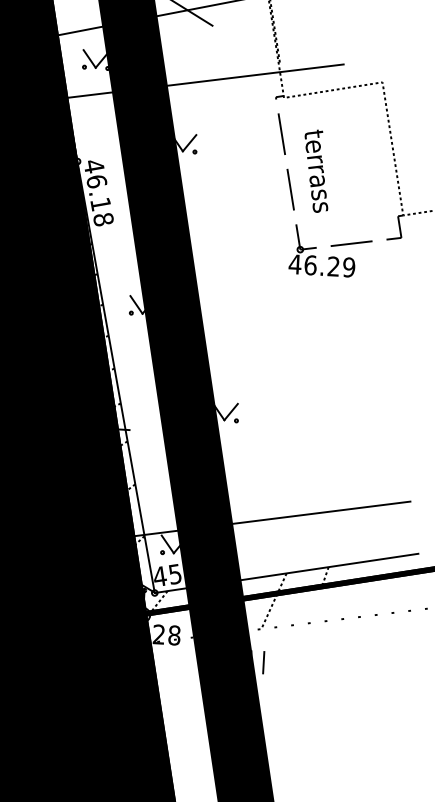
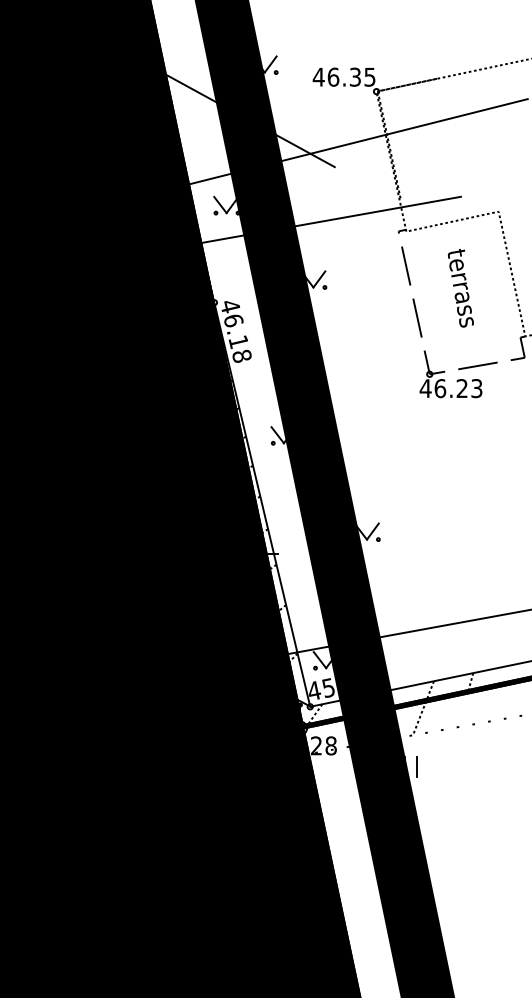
text: (316, 170) -> (460, 287), moved
text: (348, 267) -> (476, 388), 46.29 -> 46.23

